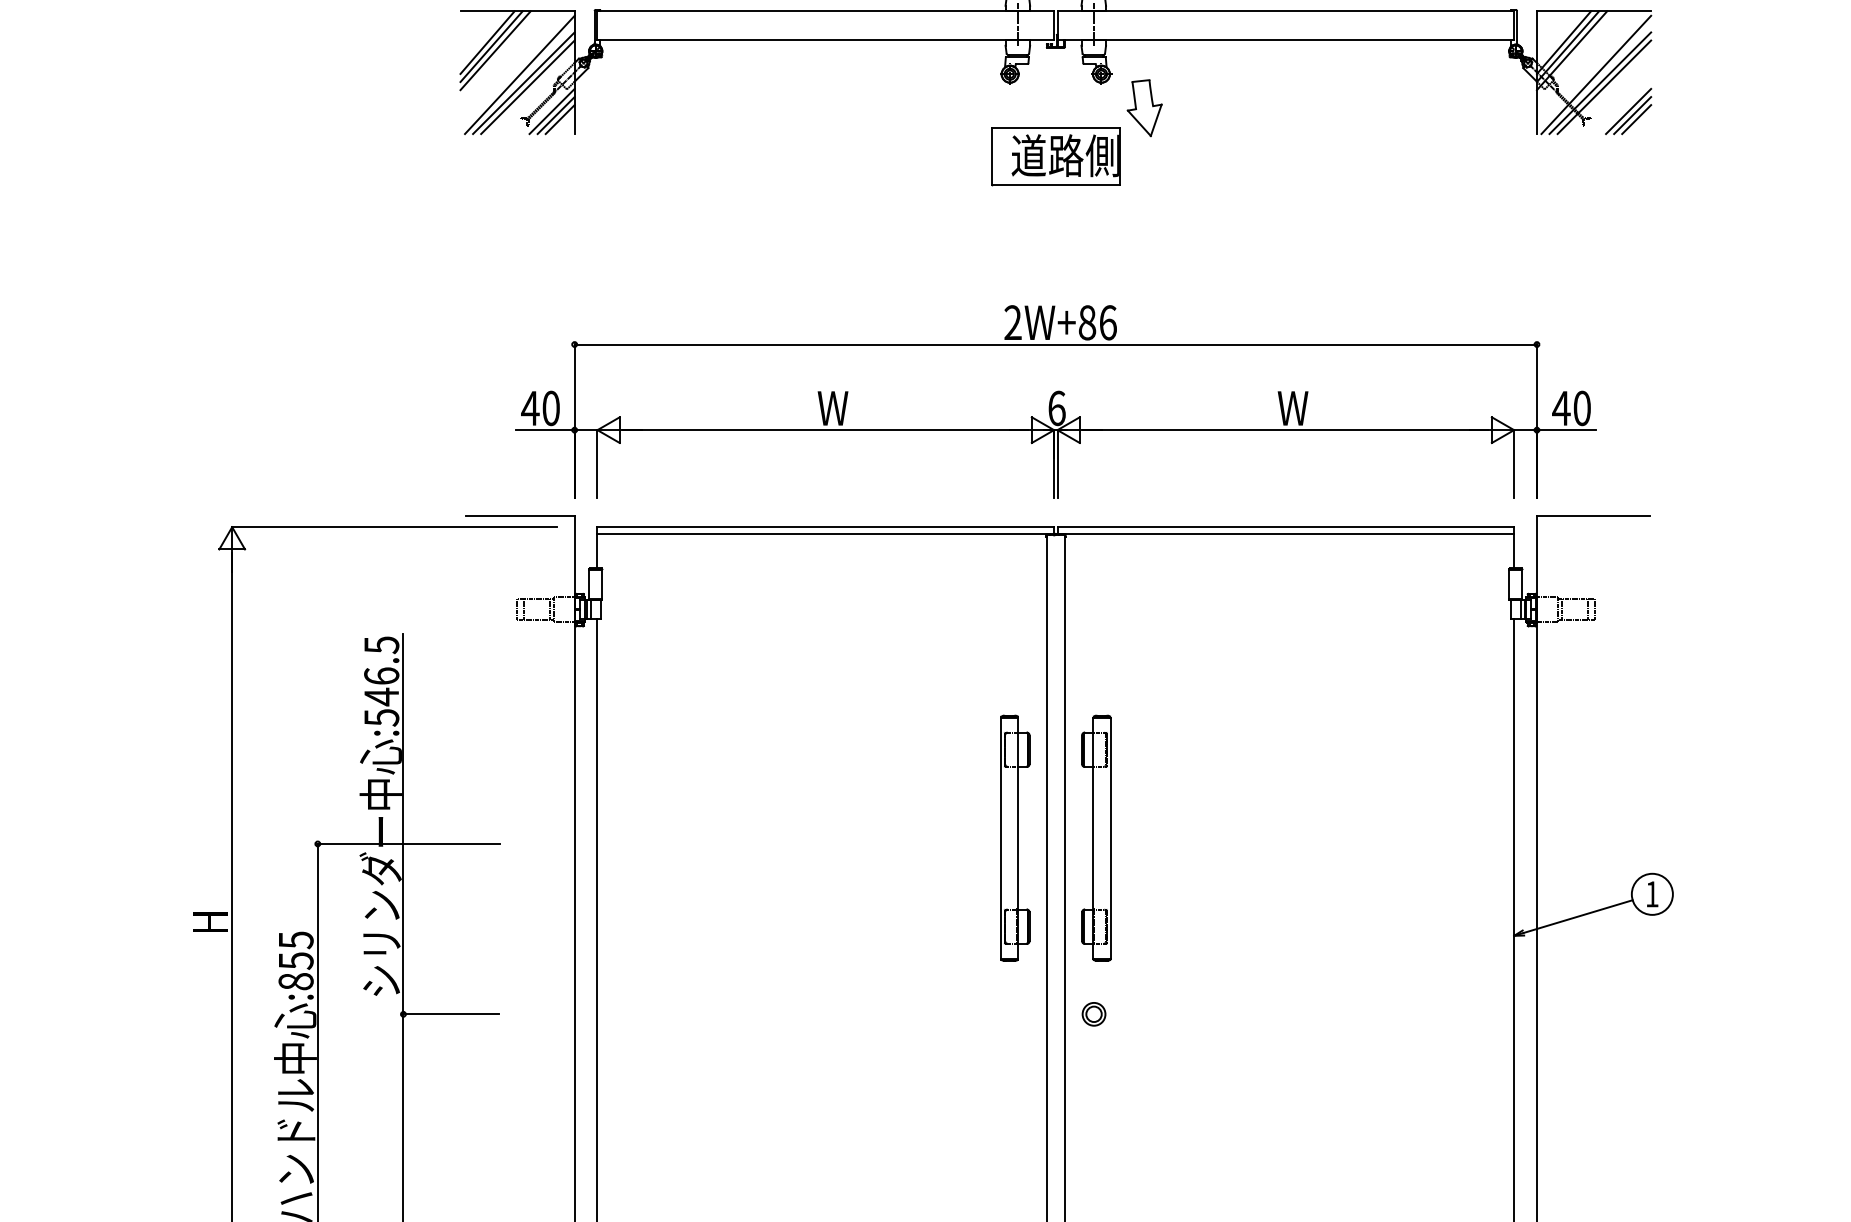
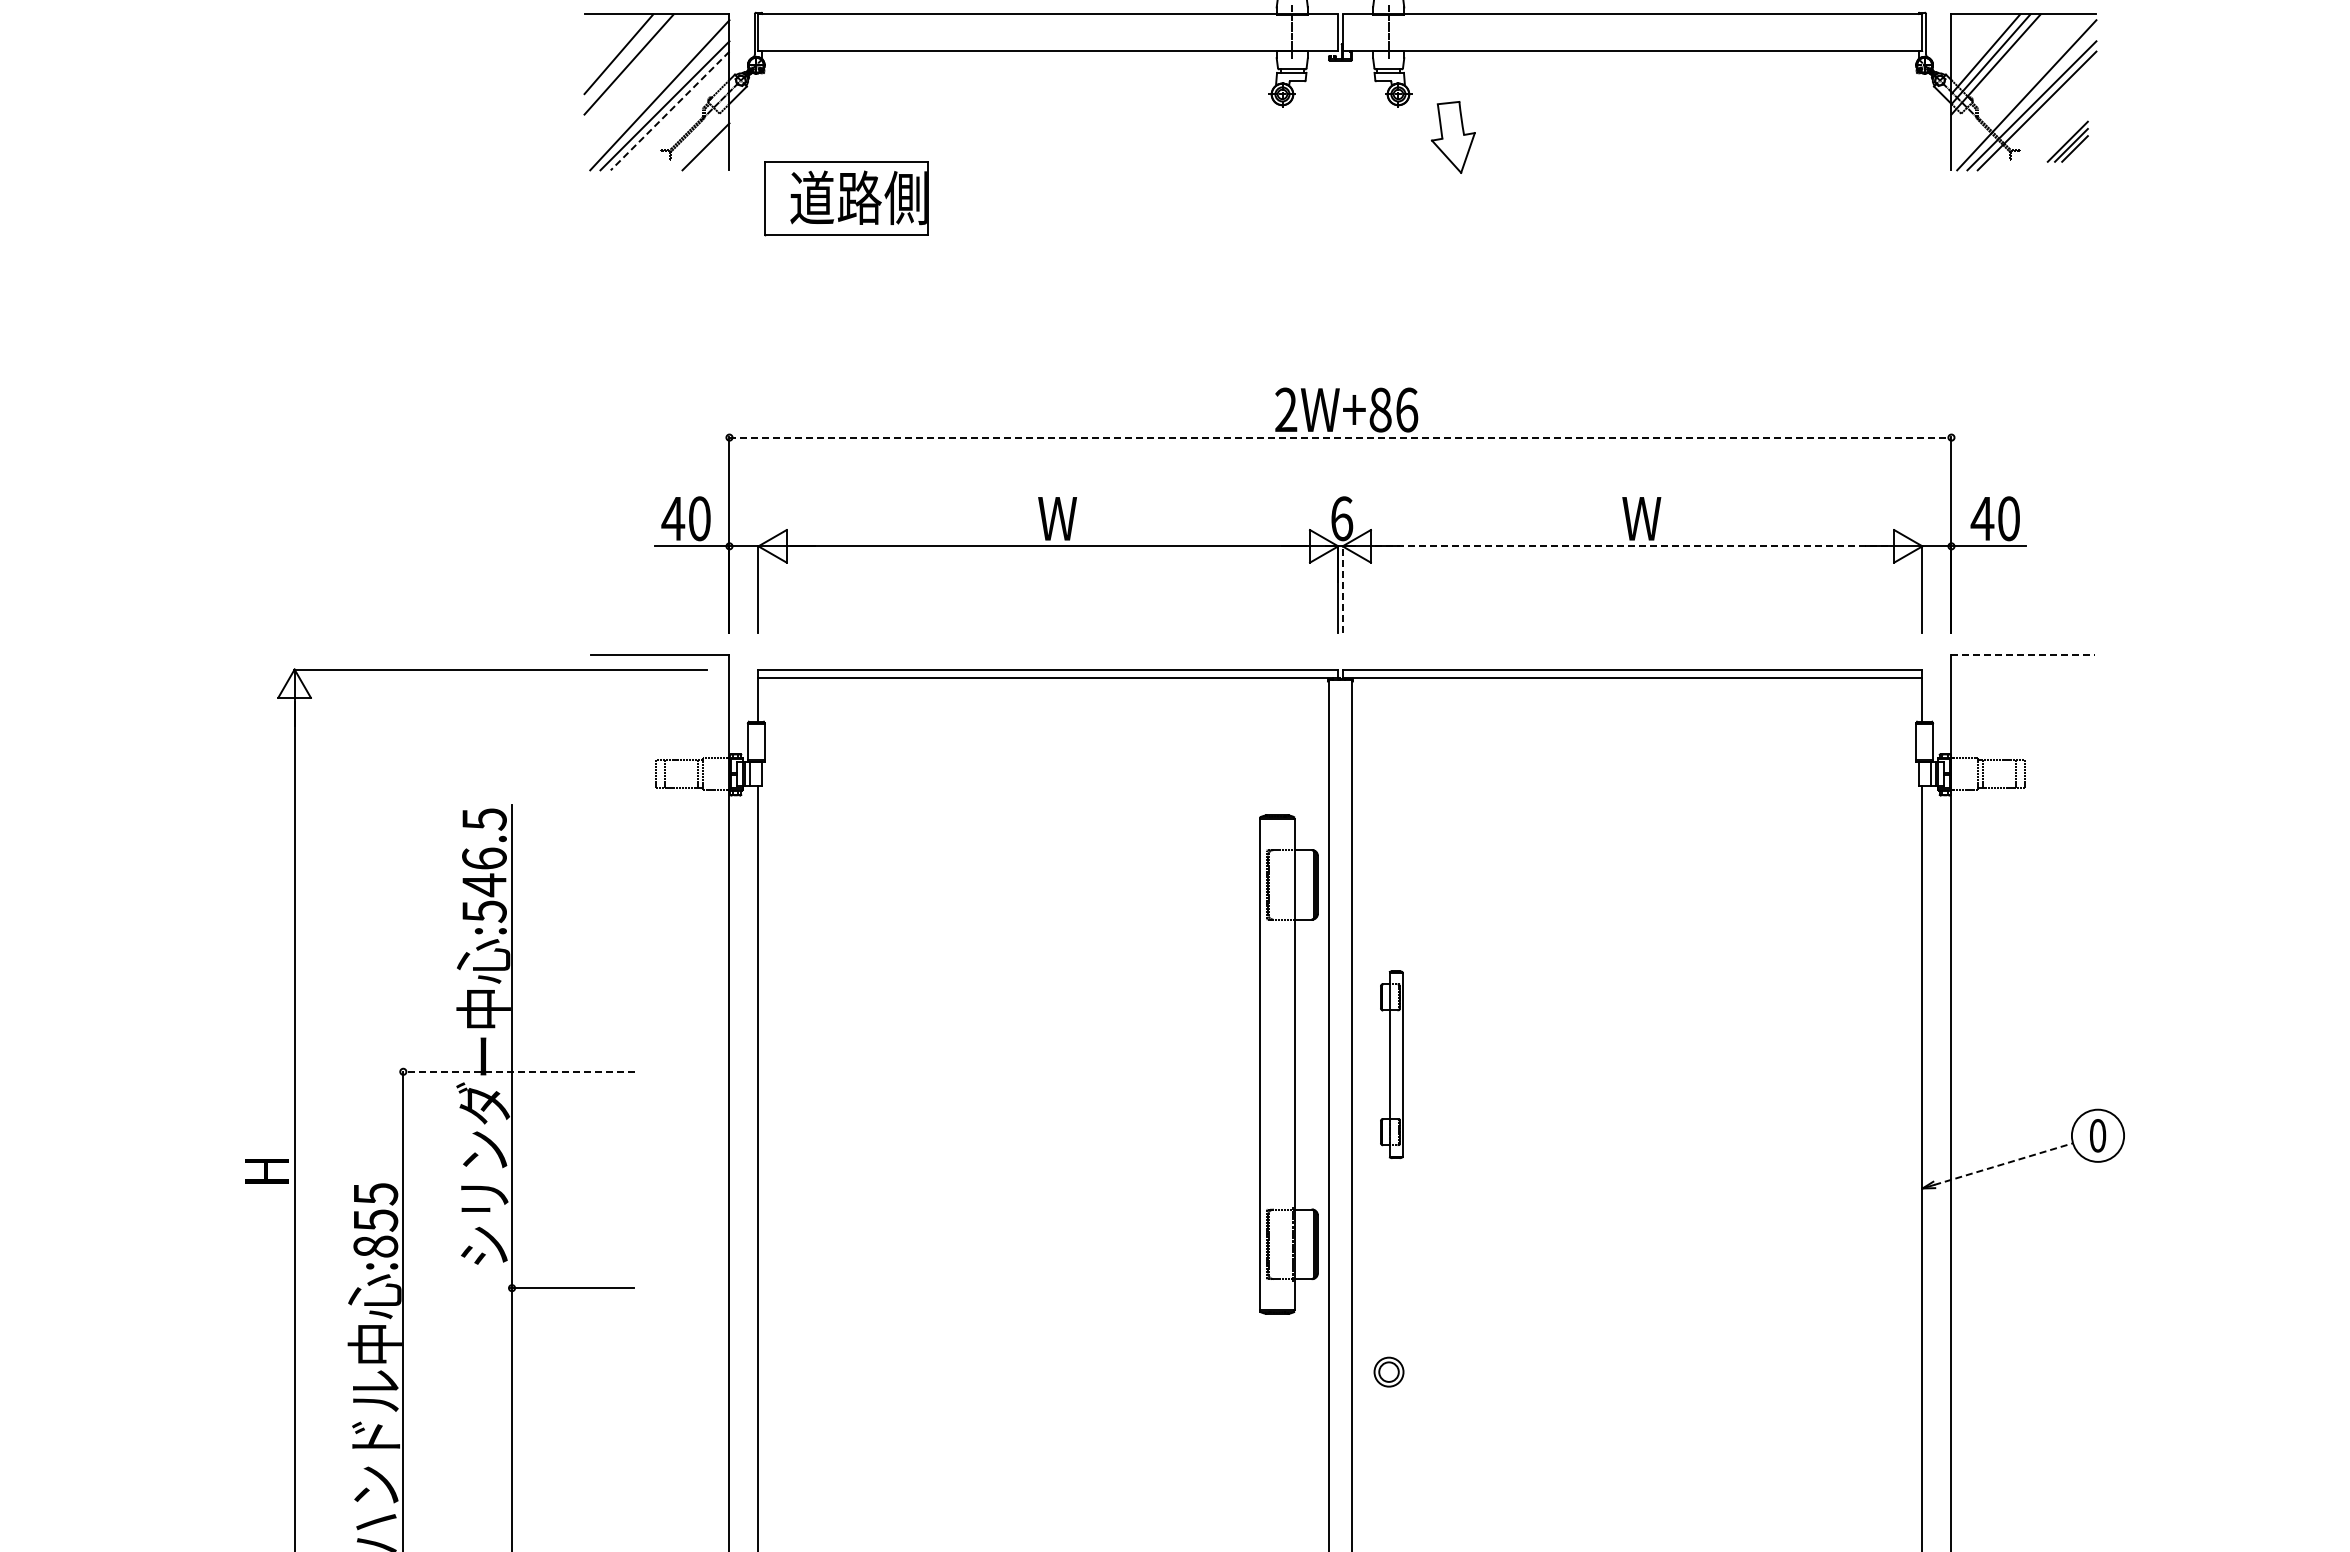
line: (491, 46) -> (623, 59), removed
line: (528, 86) -> (670, 110), solid -> dashed
line: (551, 111) -> (700, 141), removed
part: (1628, 111) -> (2067, 141), size x0.7
line: (559, 119) -> (710, 151), removed
part: (1055, 156) -> (846, 198), moved
line: (1055, 344) -> (1340, 437), solid -> dashed
line: (1286, 430) -> (1633, 546), solid -> dashed
line: (1057, 463) -> (1342, 588), solid -> dashed
line: (1593, 516) -> (2023, 655), solid -> dashed
part: (1015, 838) -> (1289, 1064), size x1.6
part: (1095, 838) -> (1391, 1064), size x0.6
line: (408, 843) -> (518, 1071), solid -> dashed
text: (1652, 894) -> (2098, 1135), 1 -> 0
line: (1578, 916) -> (2004, 1163), solid -> dashed
part: (1093, 1013) -> (1388, 1371), moved

